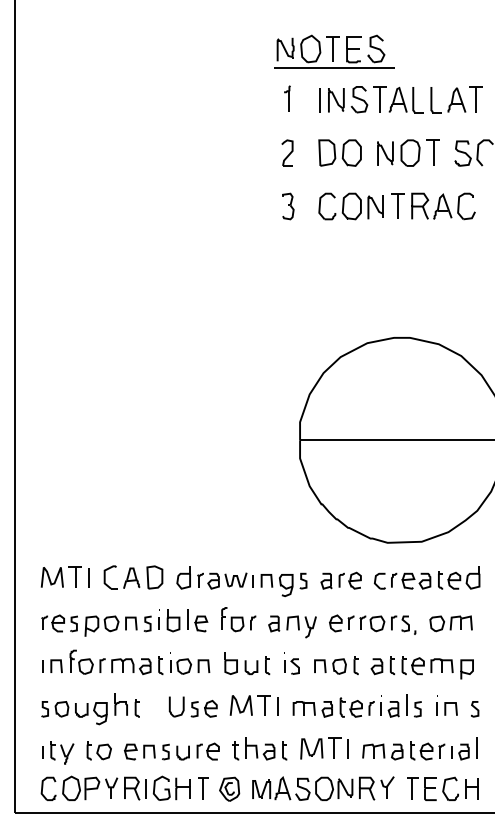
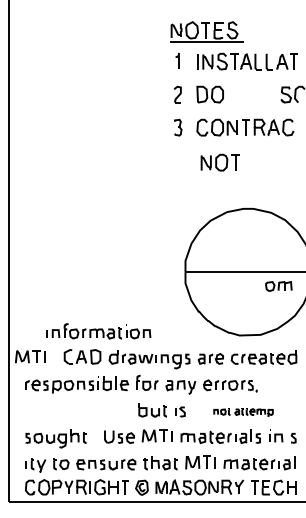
part: (406, 152) -> (219, 162), moved
part: (65, 576) -> (30, 356), moved
part: (450, 623) -> (278, 286), moved
part: (125, 662) -> (98, 331), moved
part: (393, 667) -> (243, 412), size x0.6

